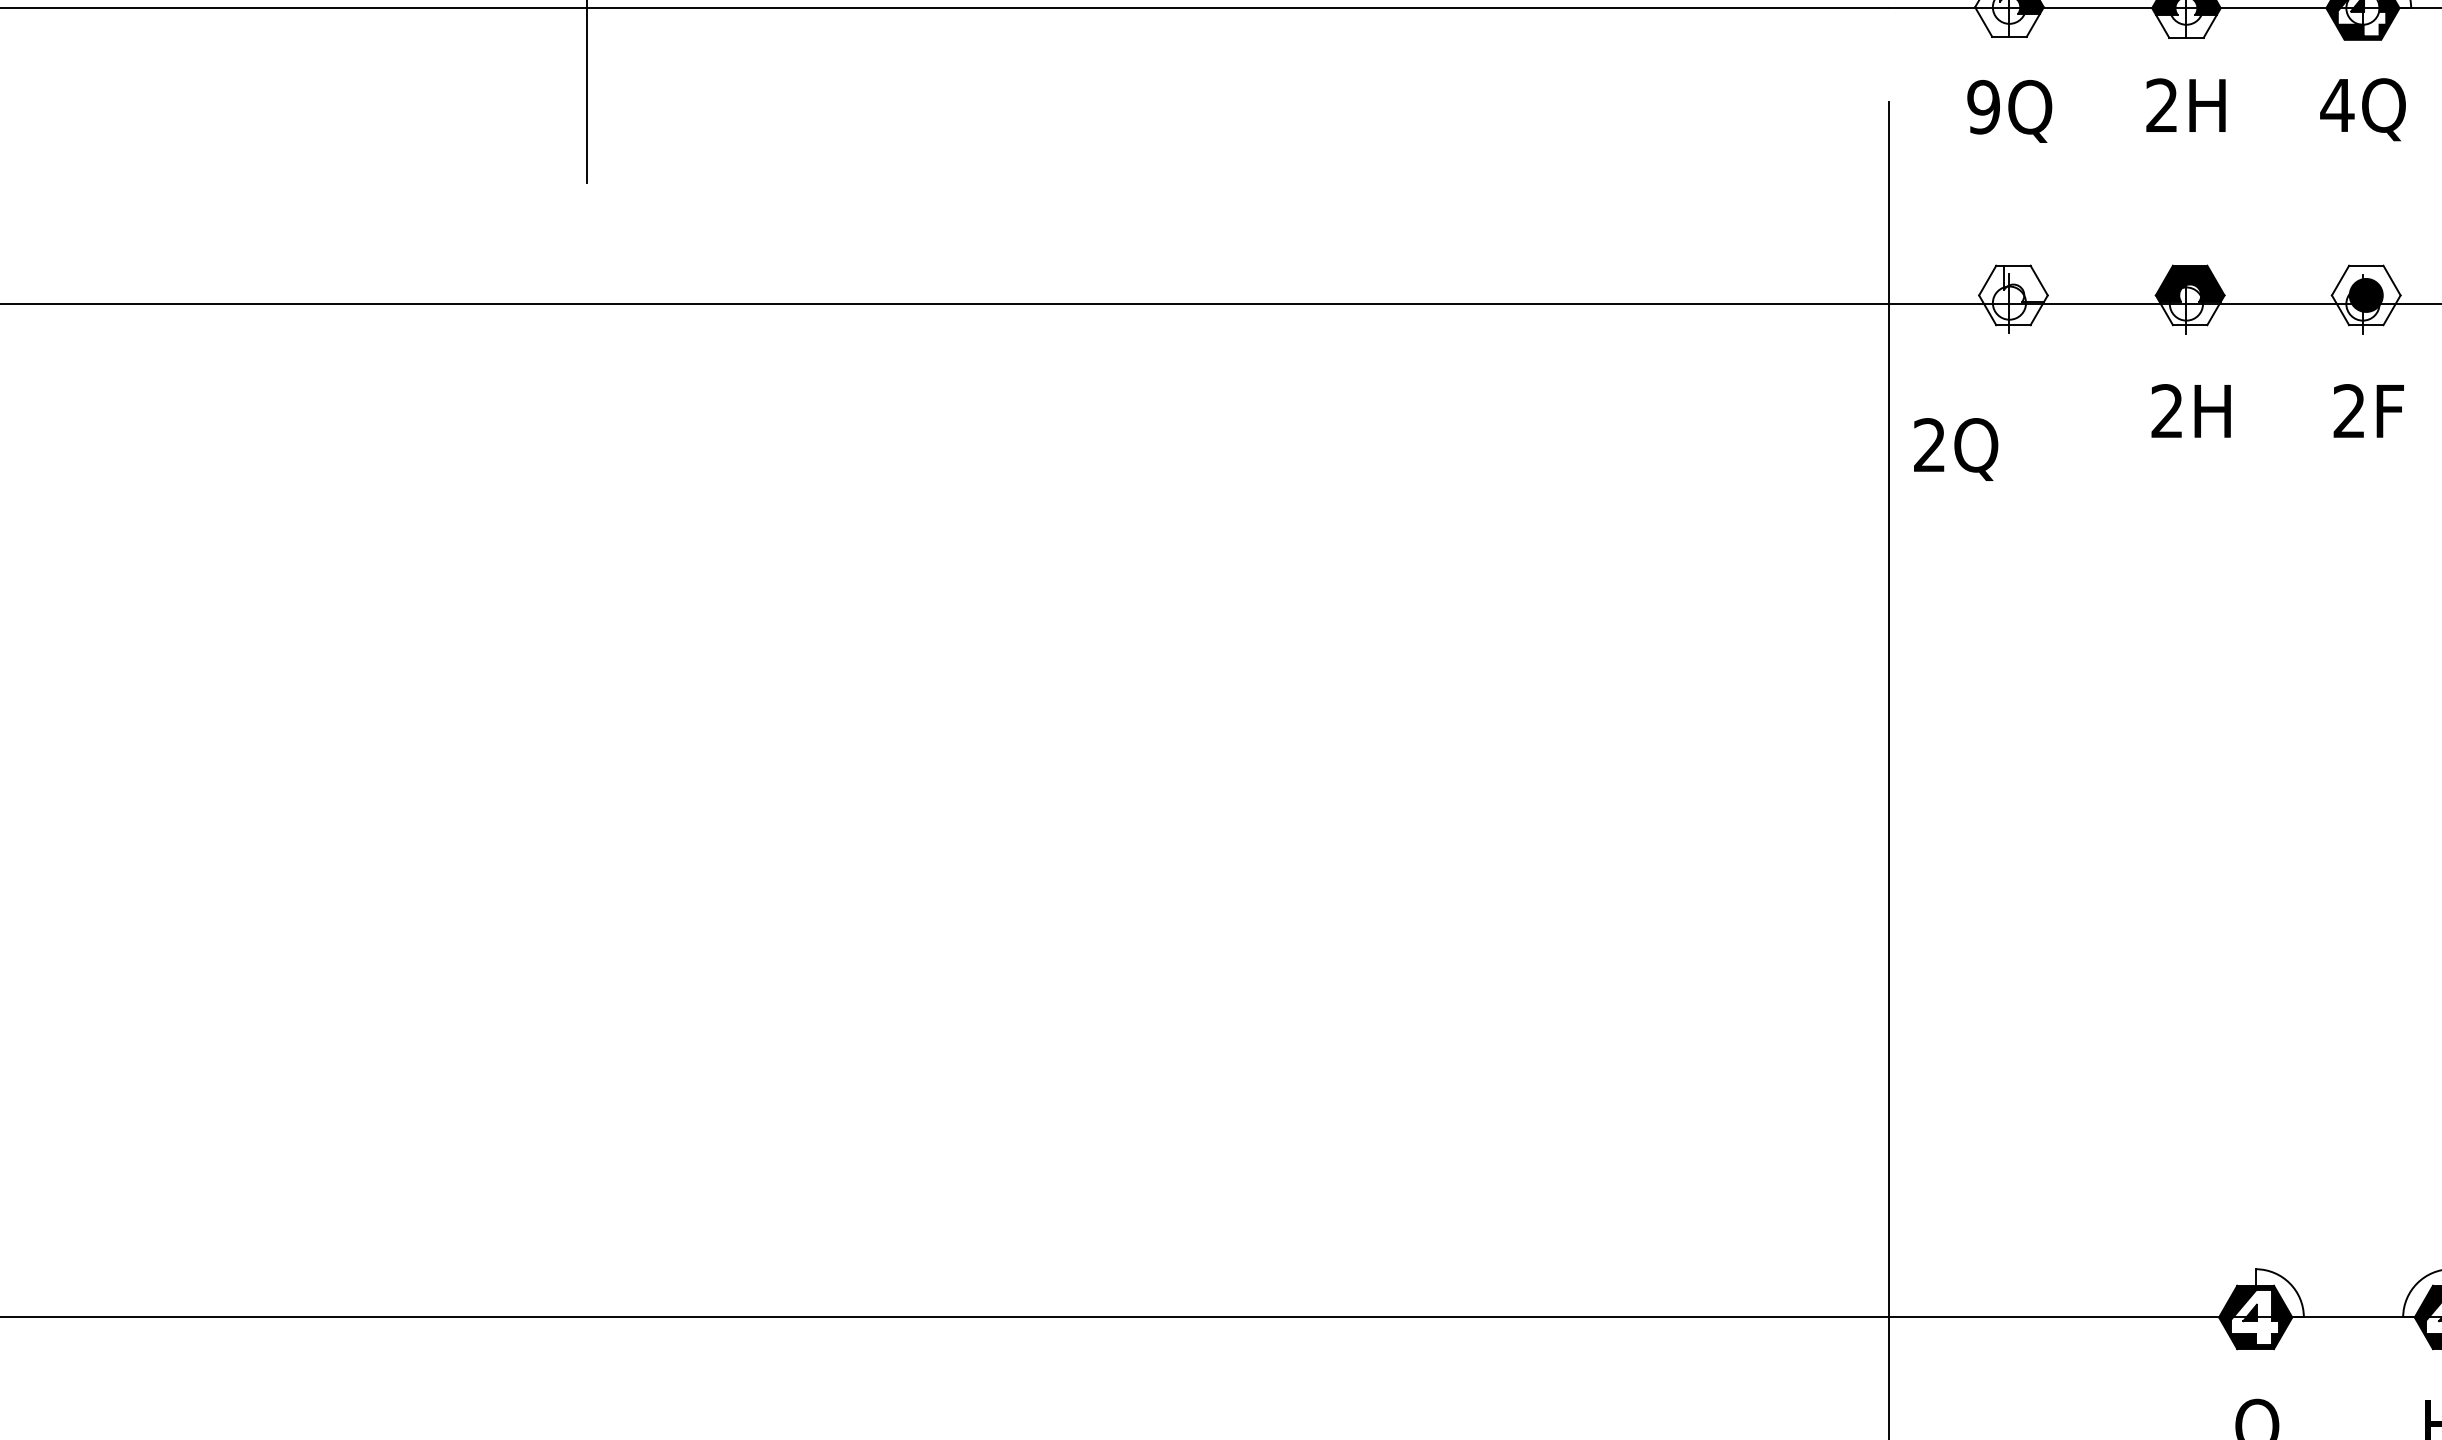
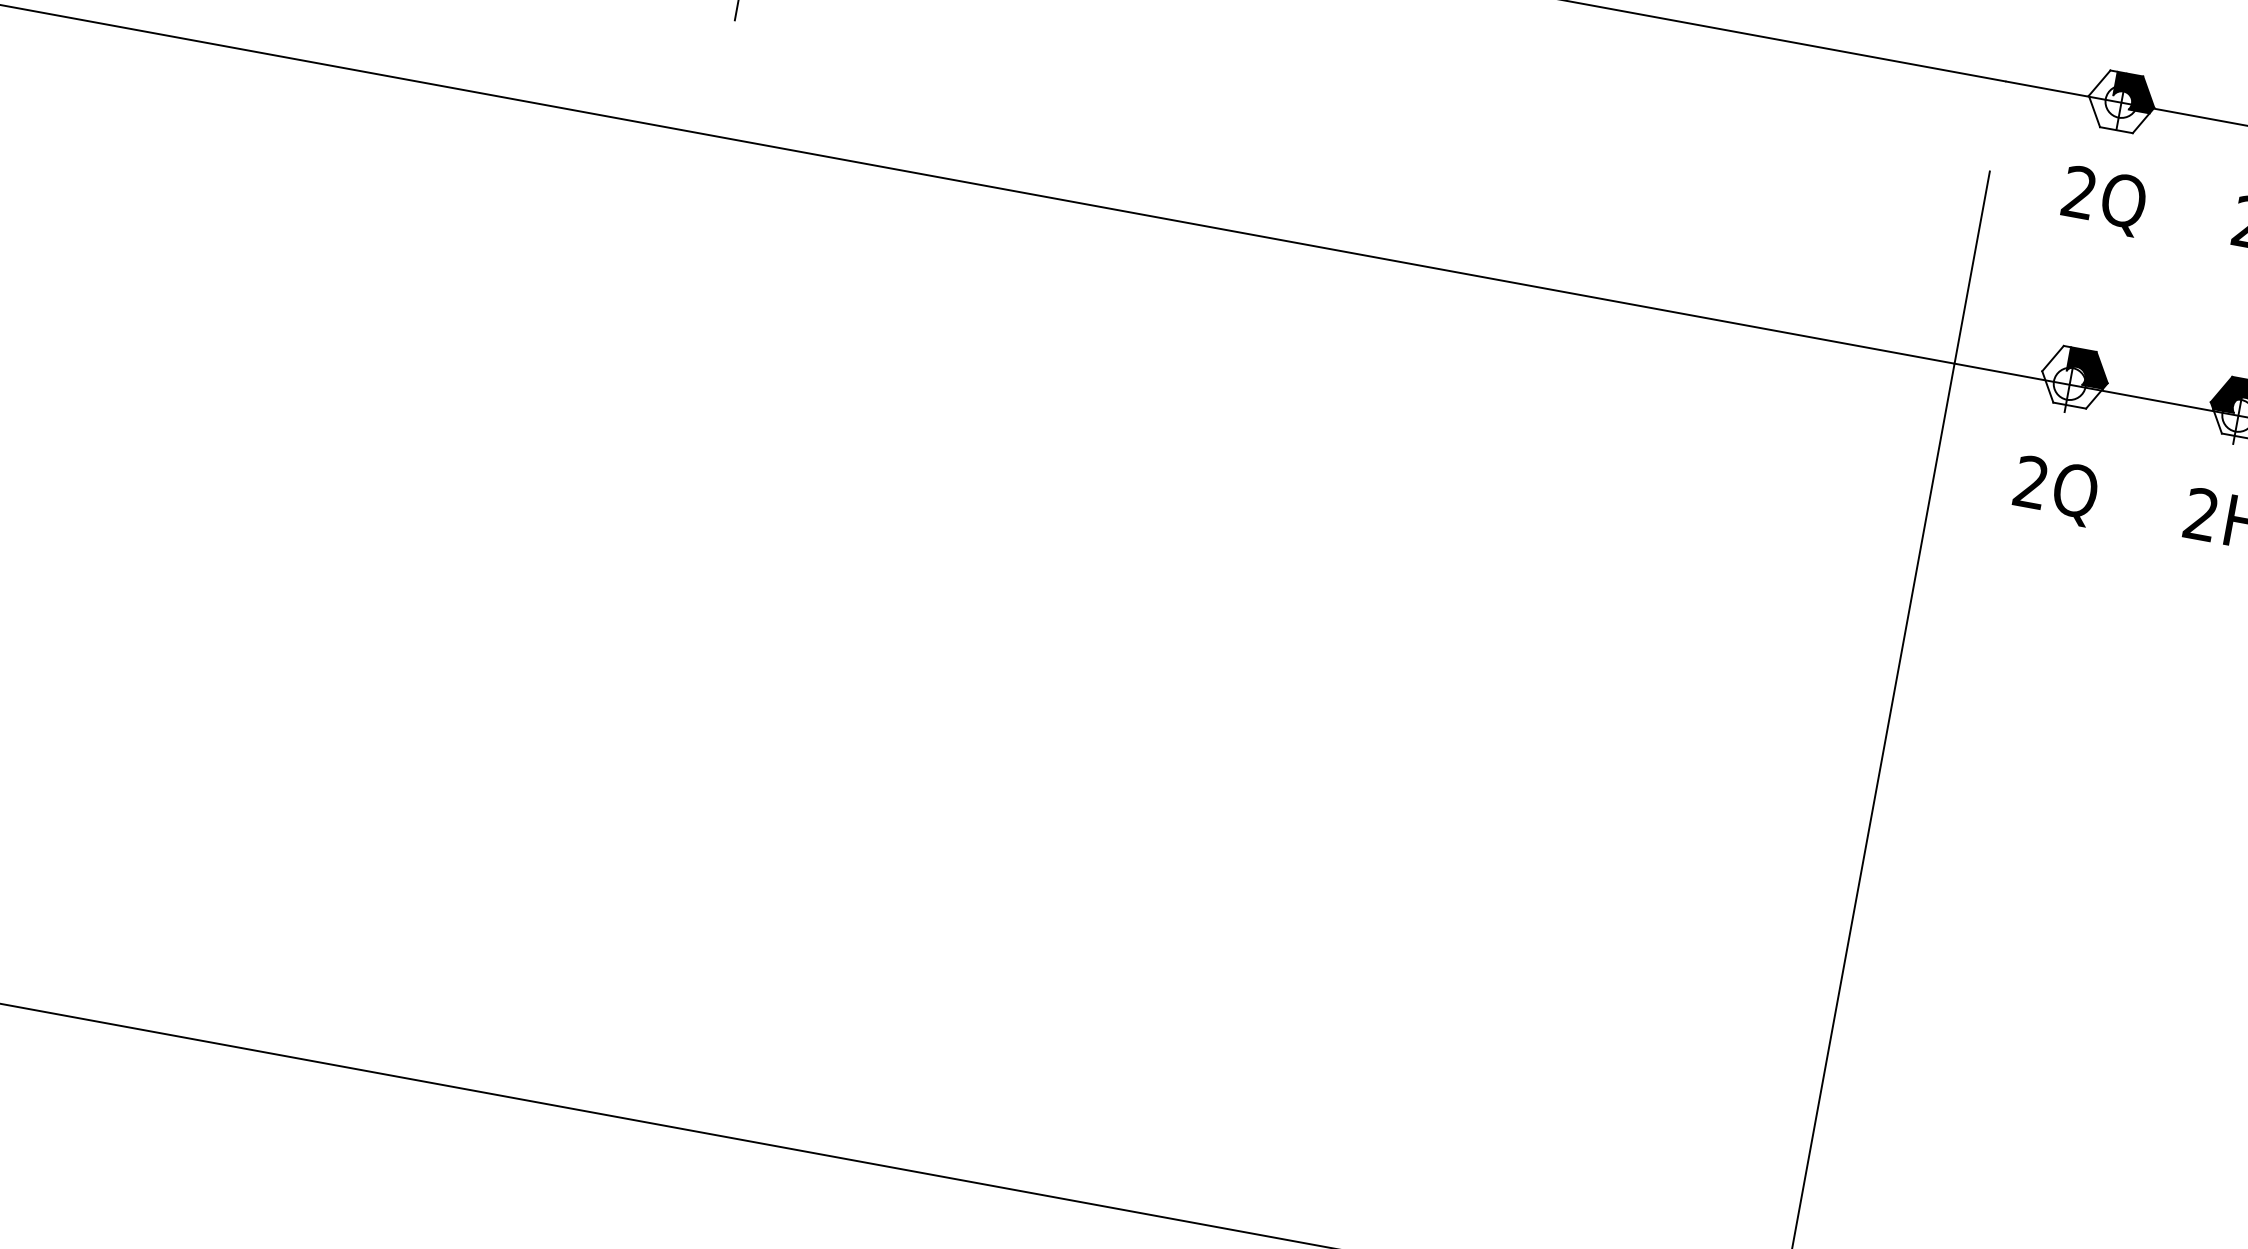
text: (1983, 107) -> (2079, 192), 9Q -> 2Q
fill: (2025, 283) -> (2088, 368), added
text: (1956, 449) -> (2056, 491), moved

